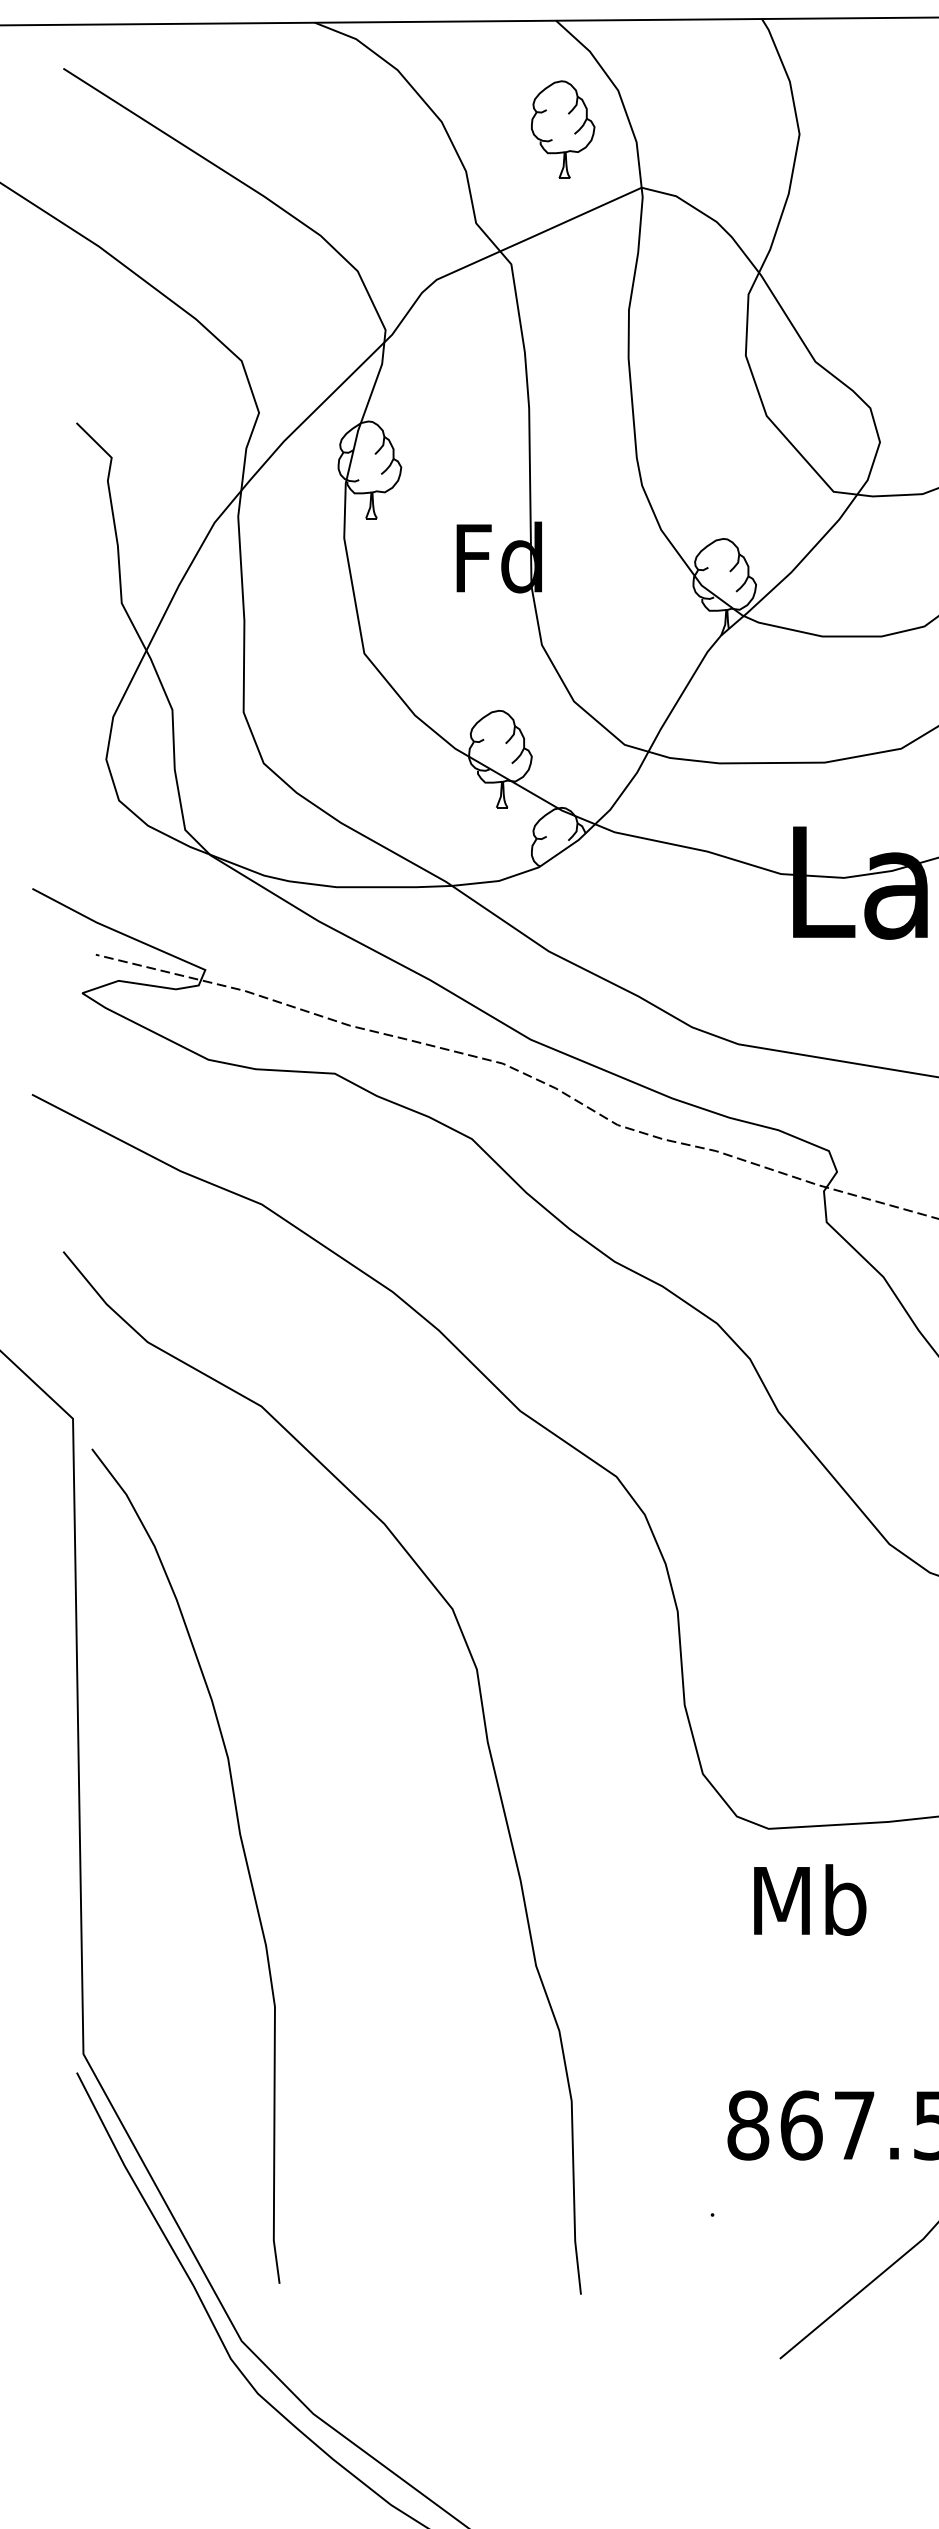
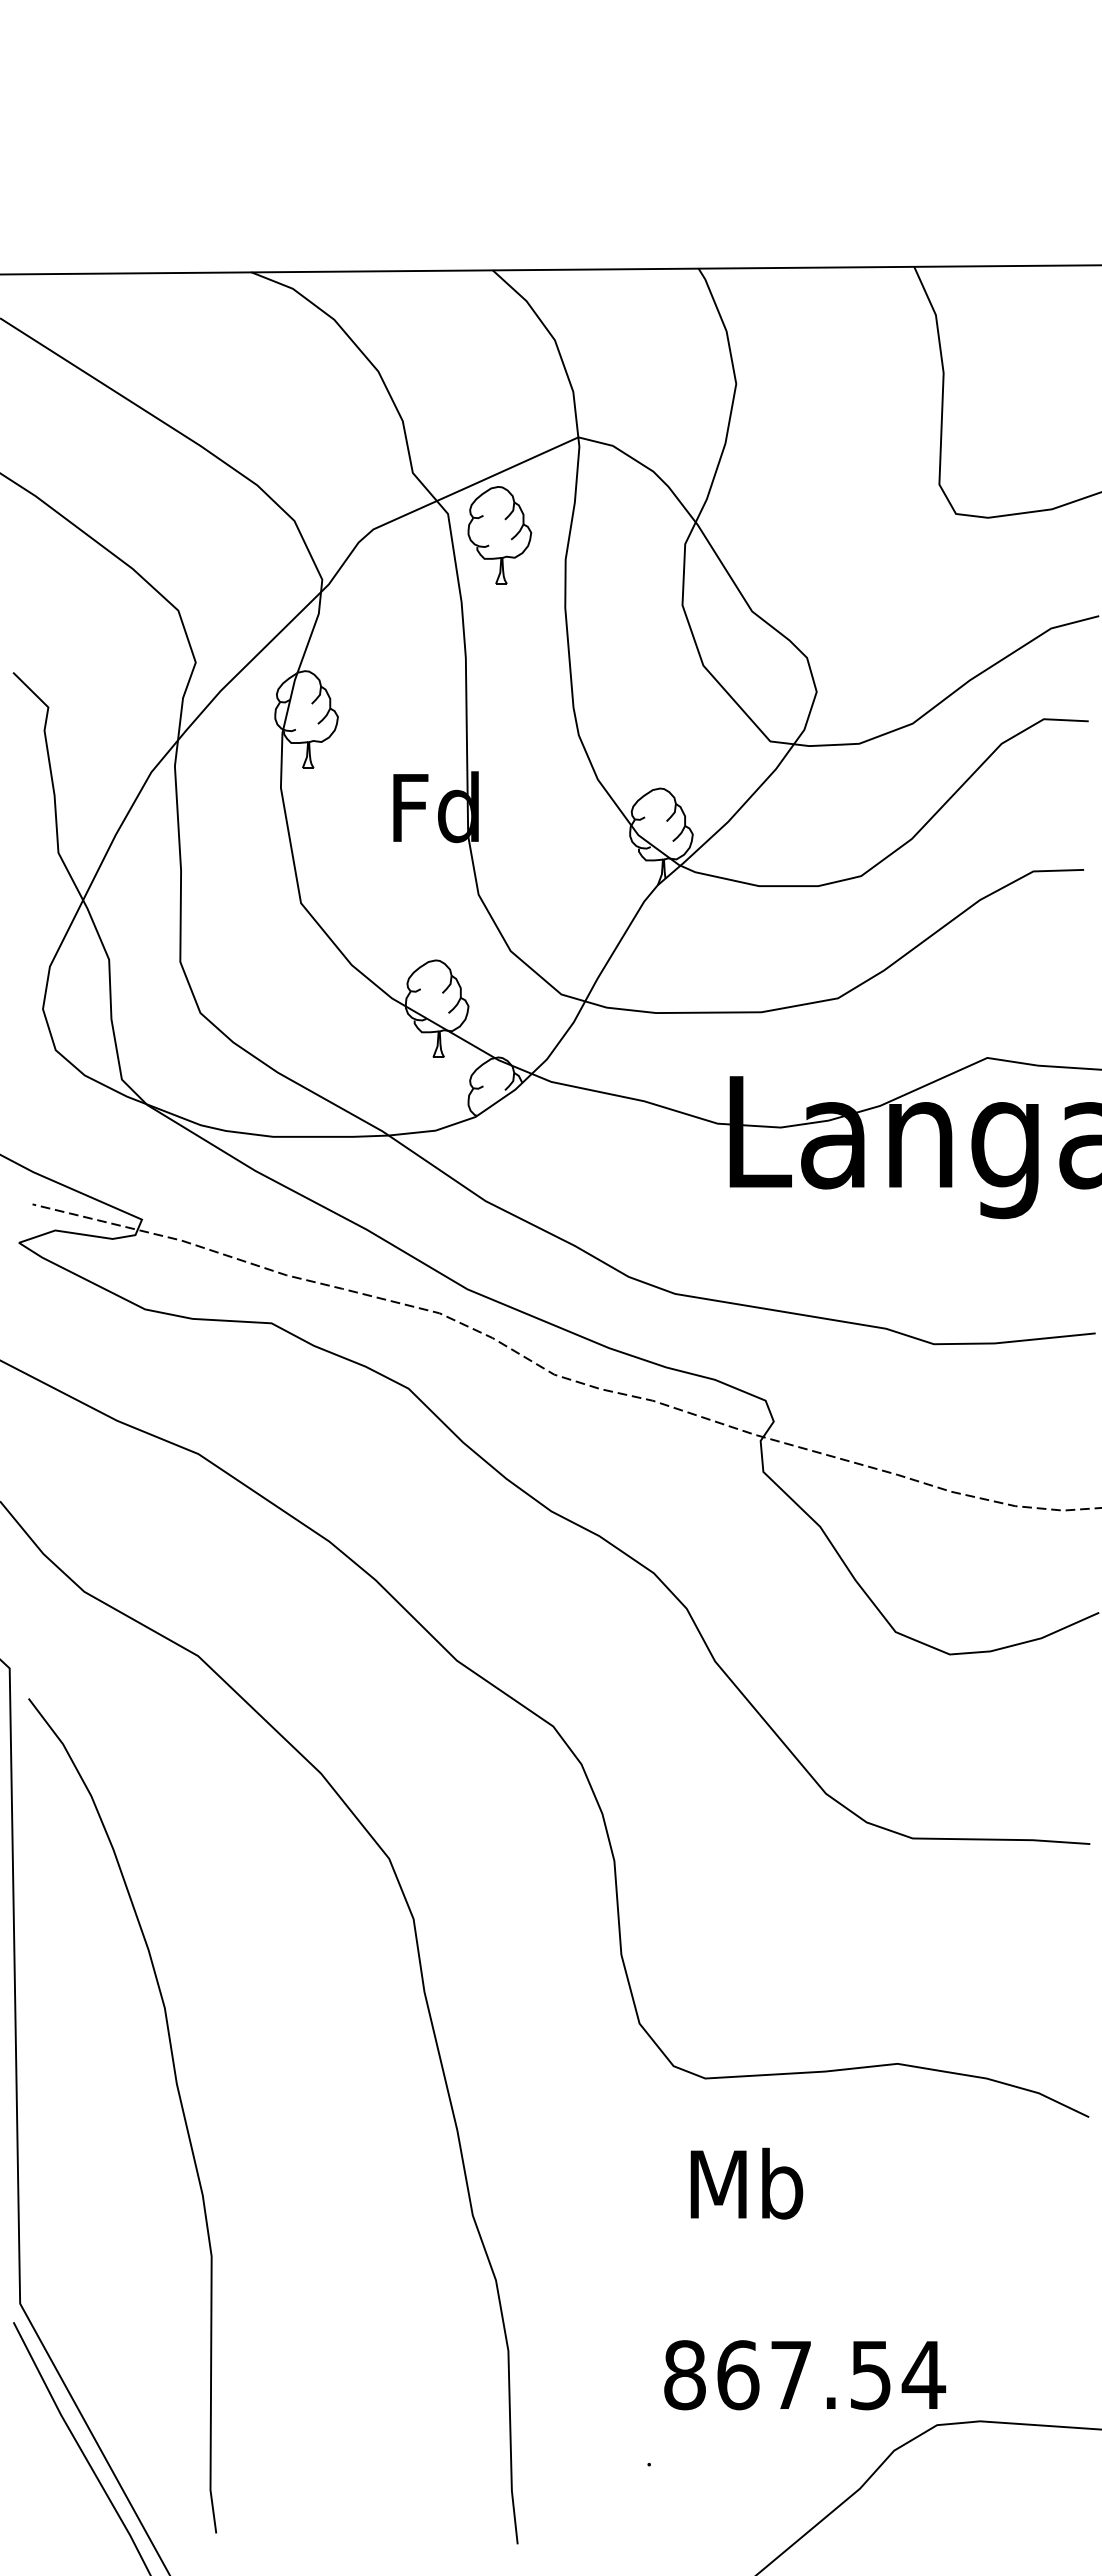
part: (562, 129) -> (499, 535), moved
text: (809, 1899) -> (746, 2183), moved

